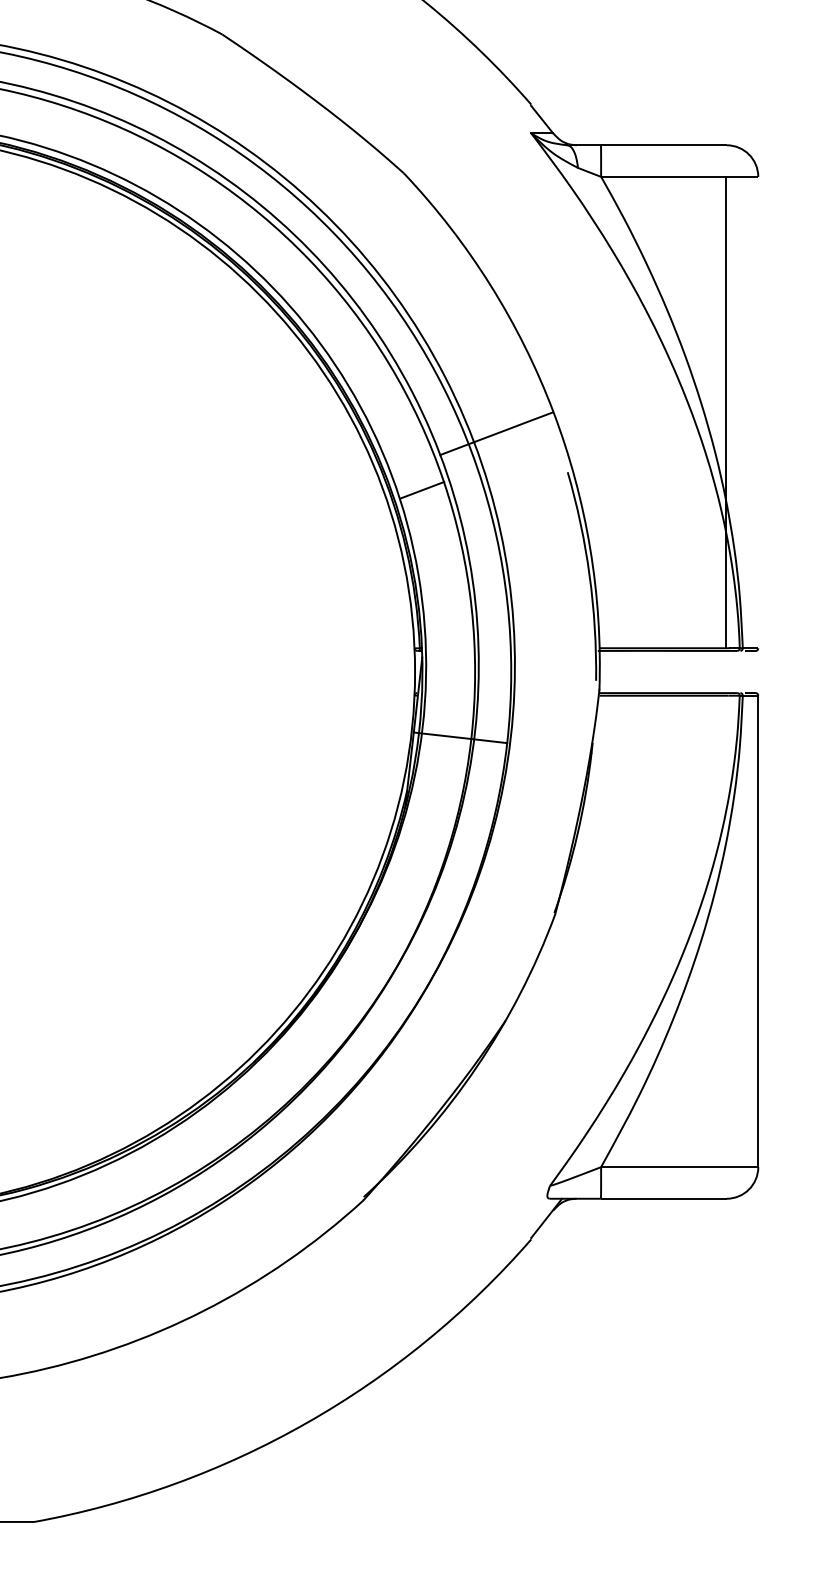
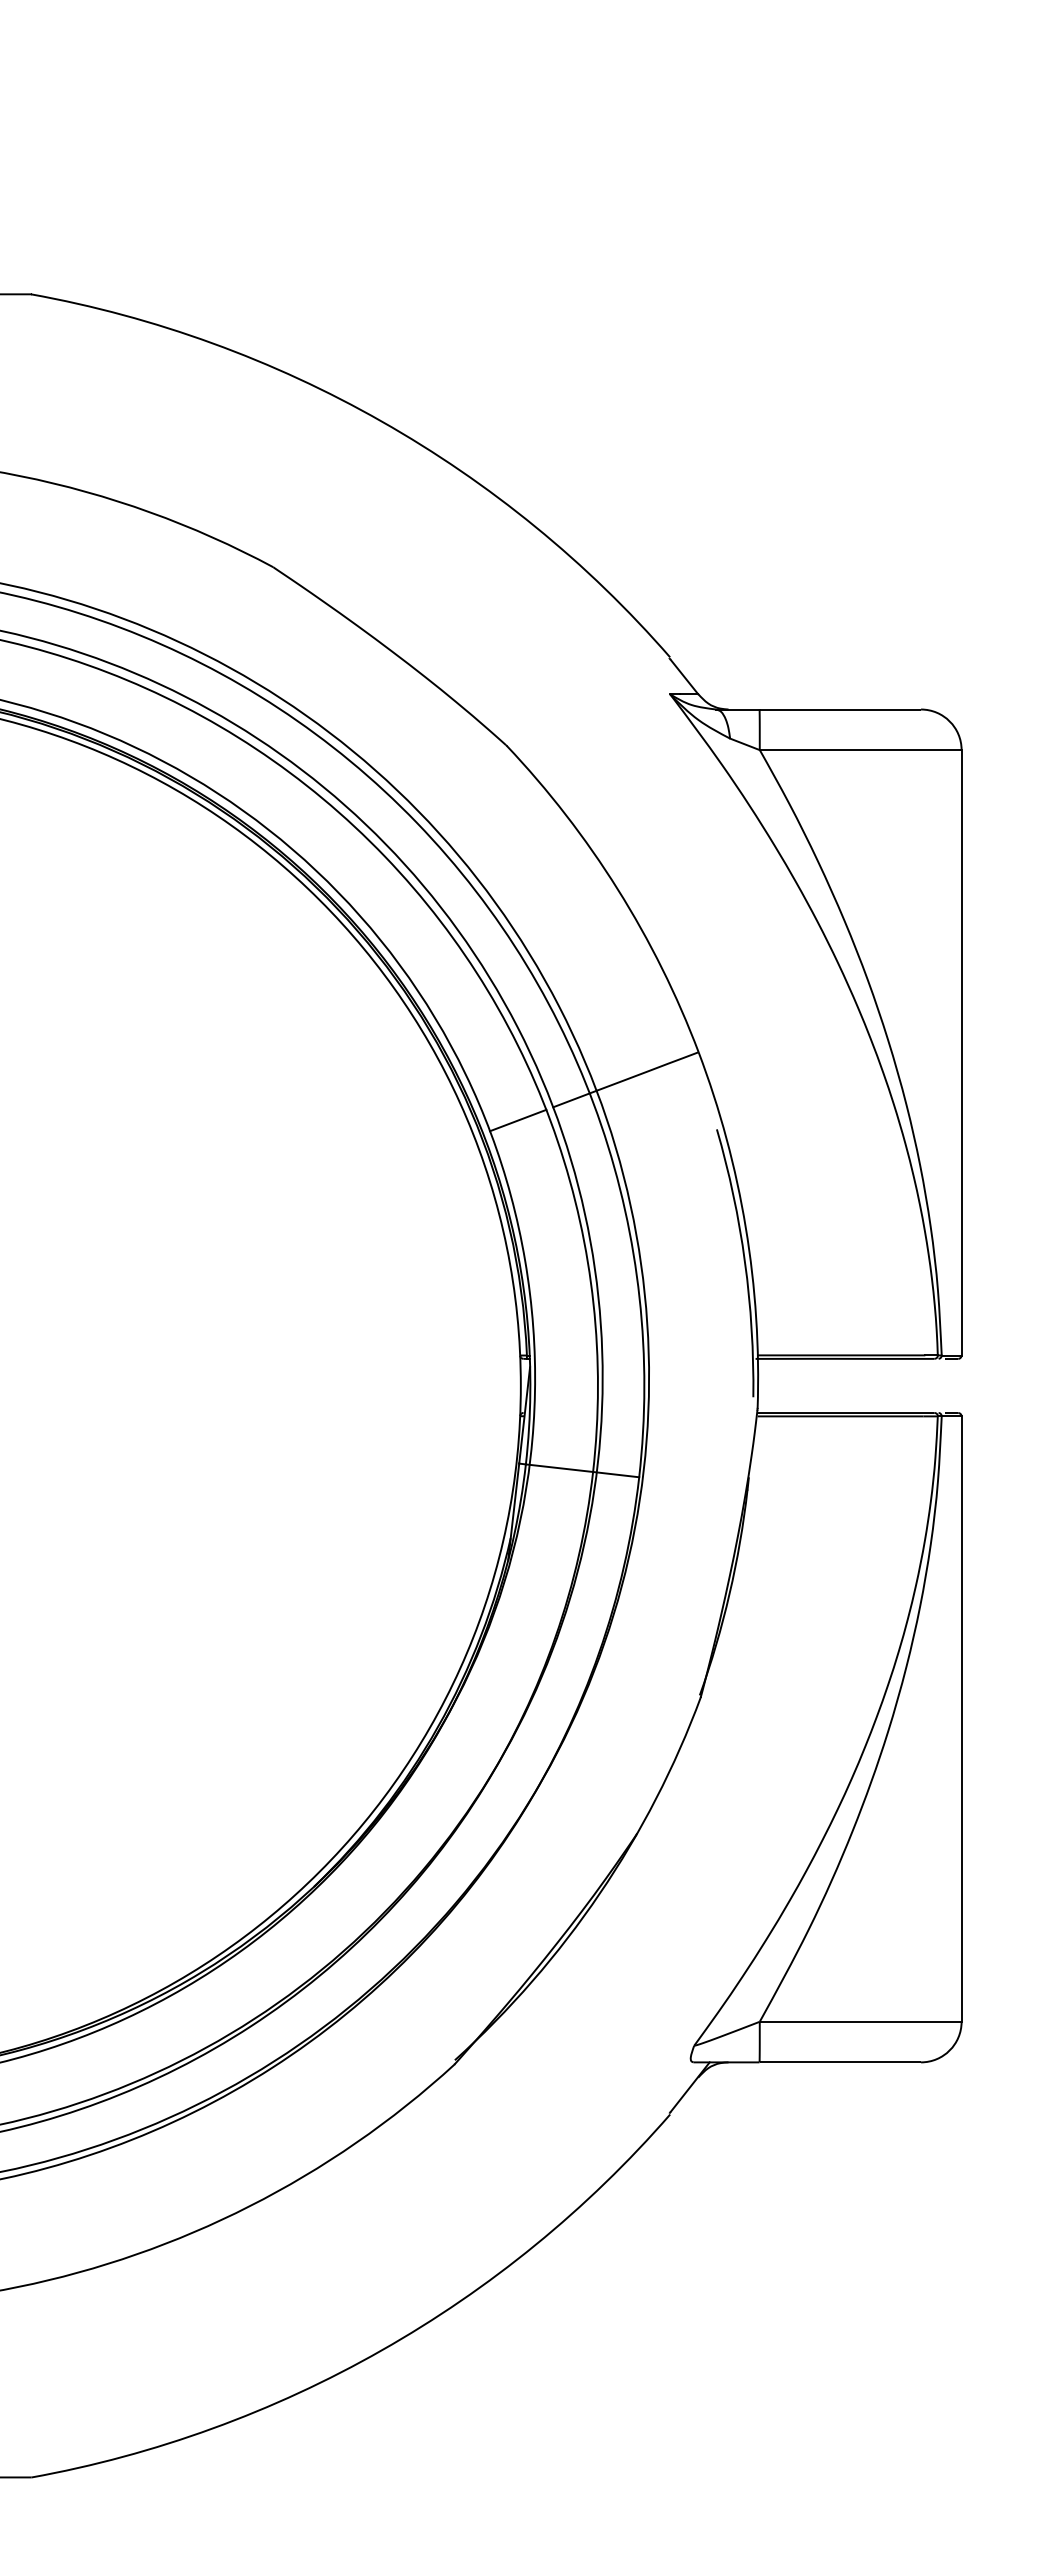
line: (726, 412) -> (961, 1052), moved
line: (422, 490) -> (518, 1120), moved

